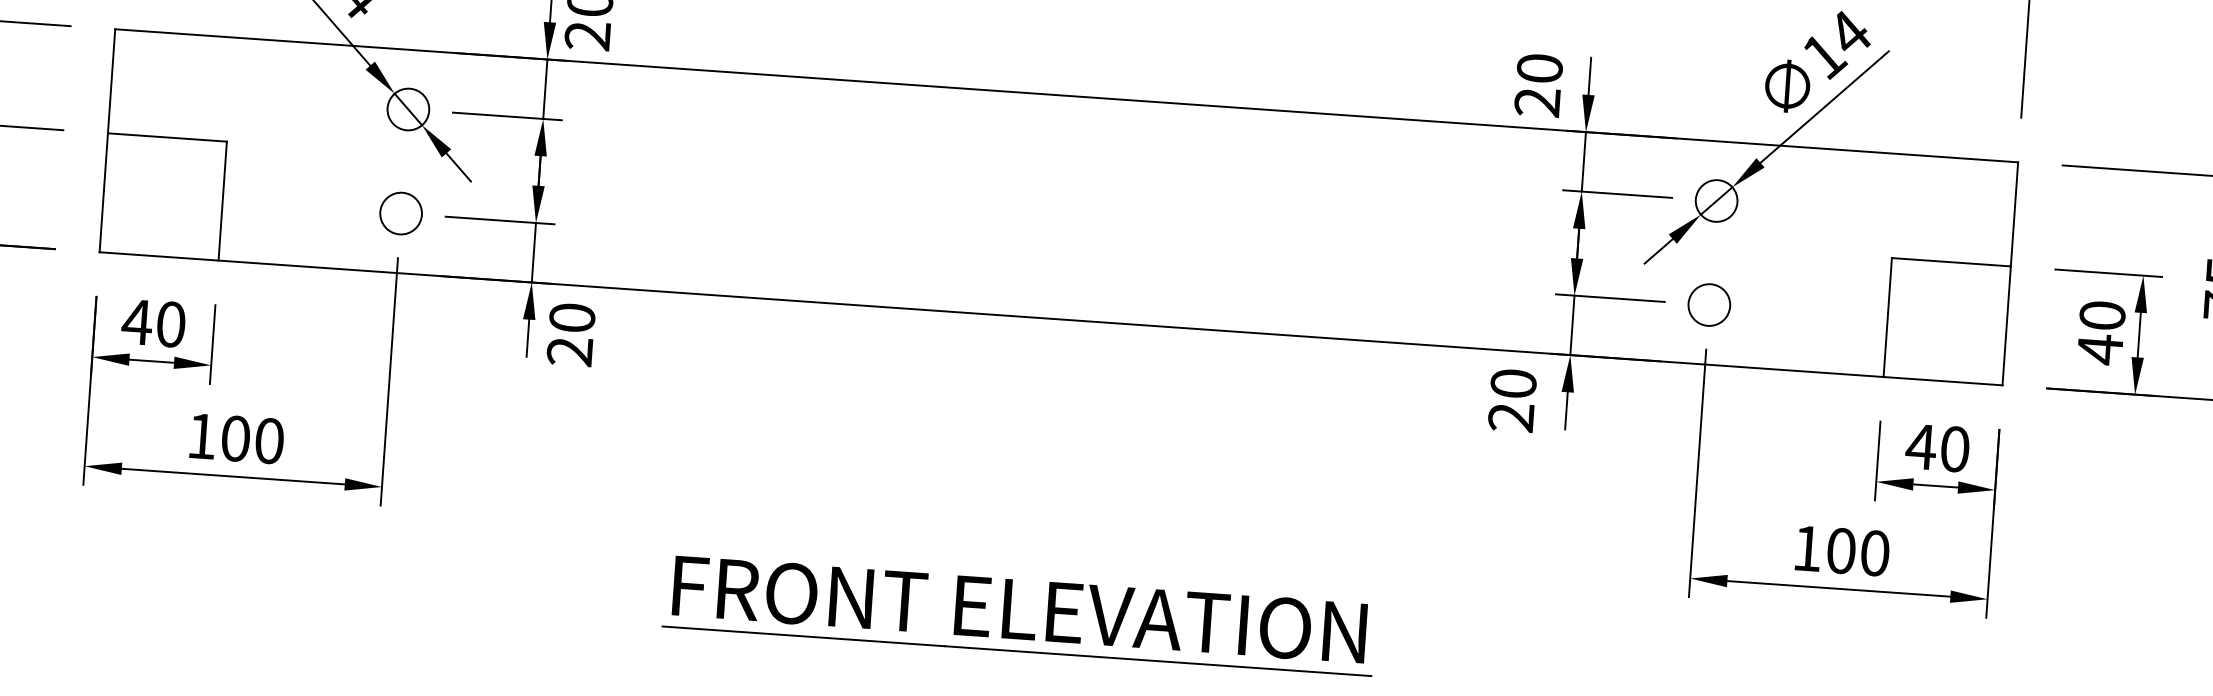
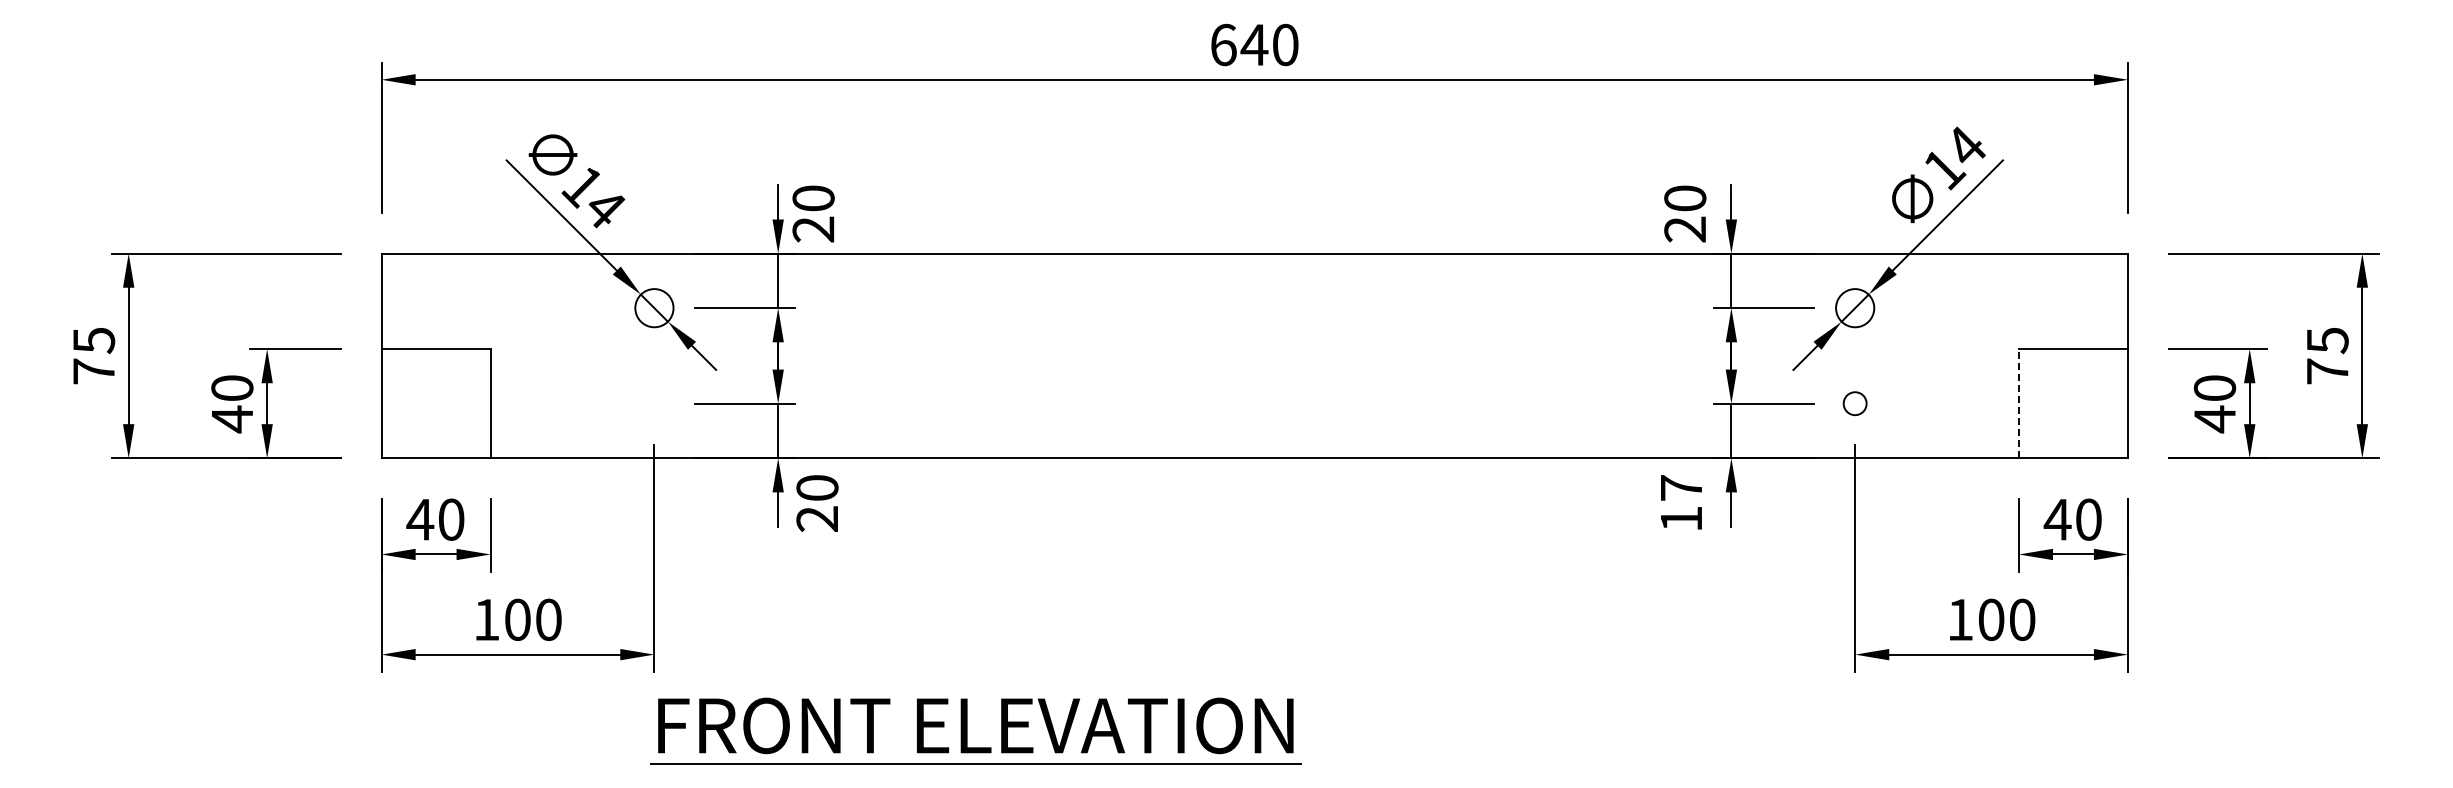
circle: (401, 213) -> (654, 403), removed
circle: (1709, 304) -> (1855, 403), size x0.6
line: (1887, 317) -> (2018, 403), solid -> dashed
text: (1512, 400) -> (1681, 503), 20 -> 17
part: (1010, 614) -> (967, 730), moved

